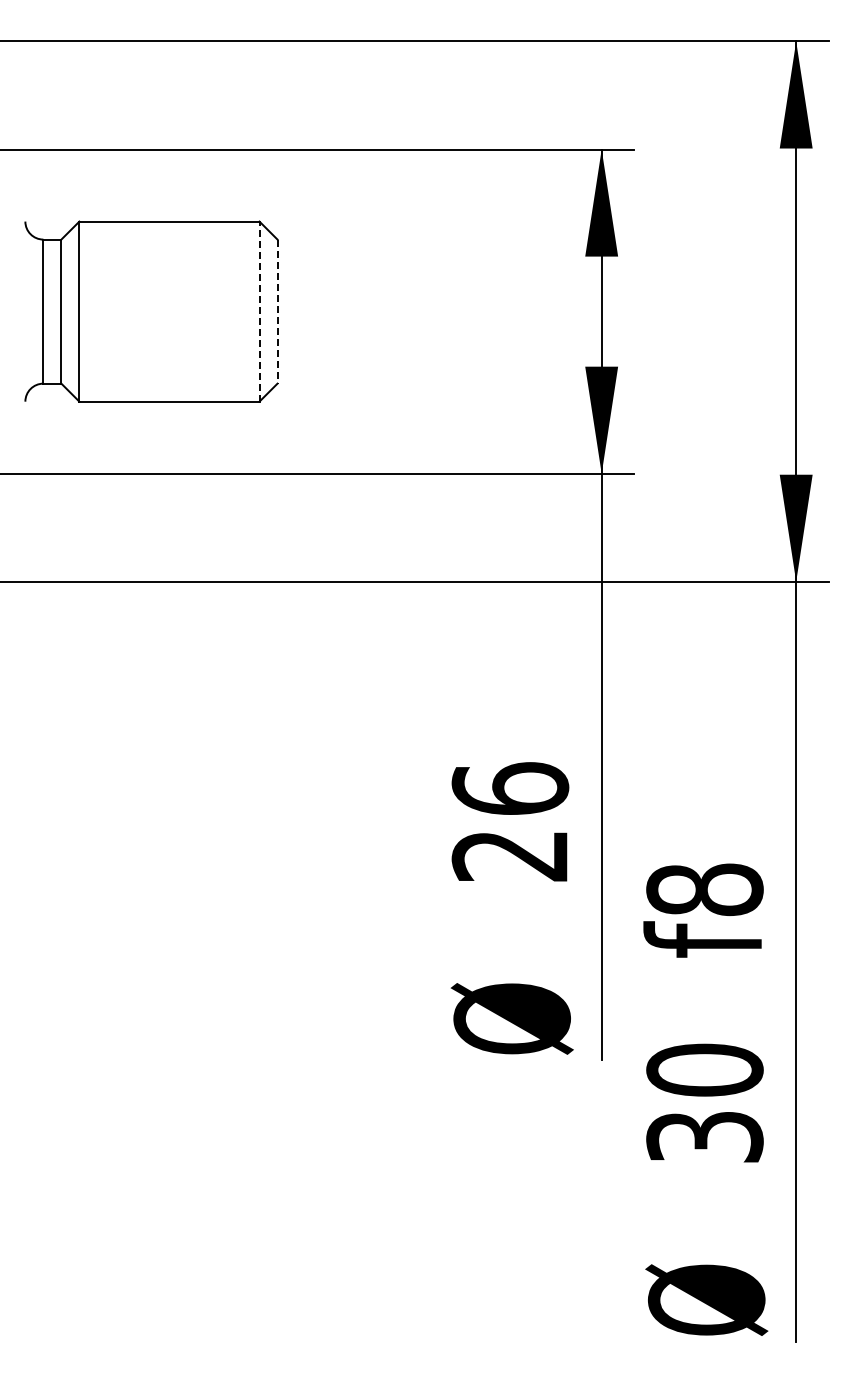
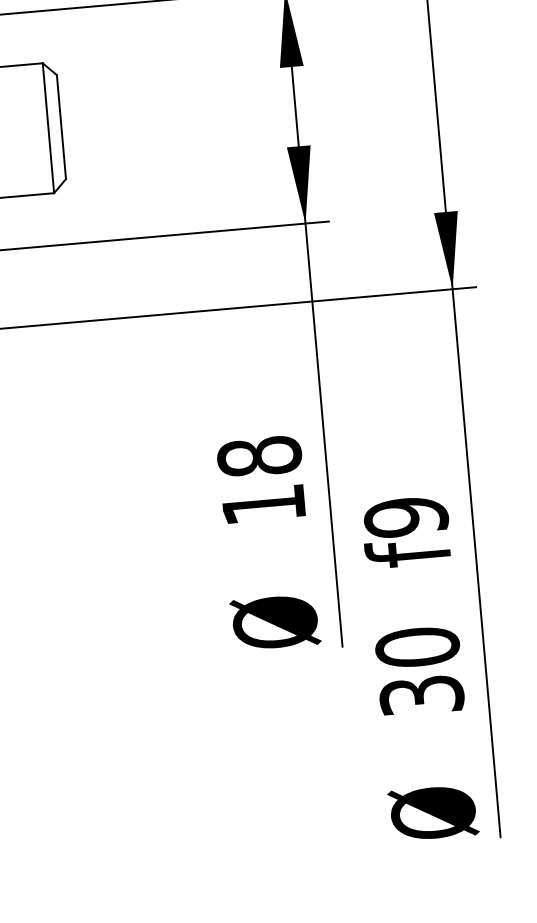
line: (259, 311) -> (48, 128), dashed -> solid
line: (277, 312) -> (61, 127), dashed -> solid
text: (510, 821) -> (261, 480), 26 -> 18
text: (704, 889) -> (405, 517), f8 -> f9

